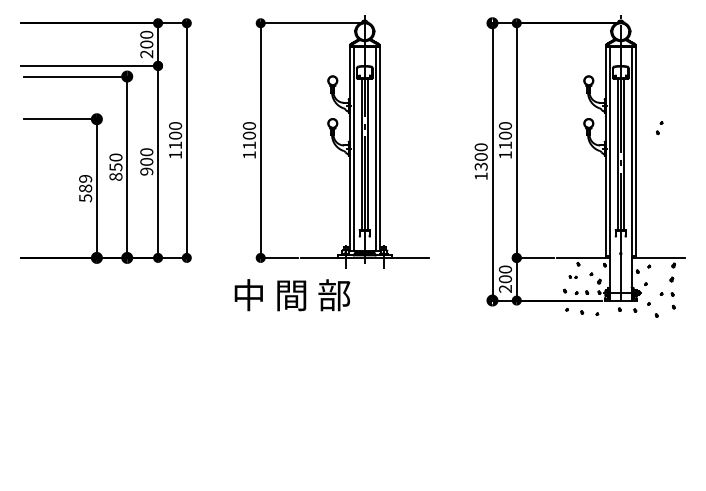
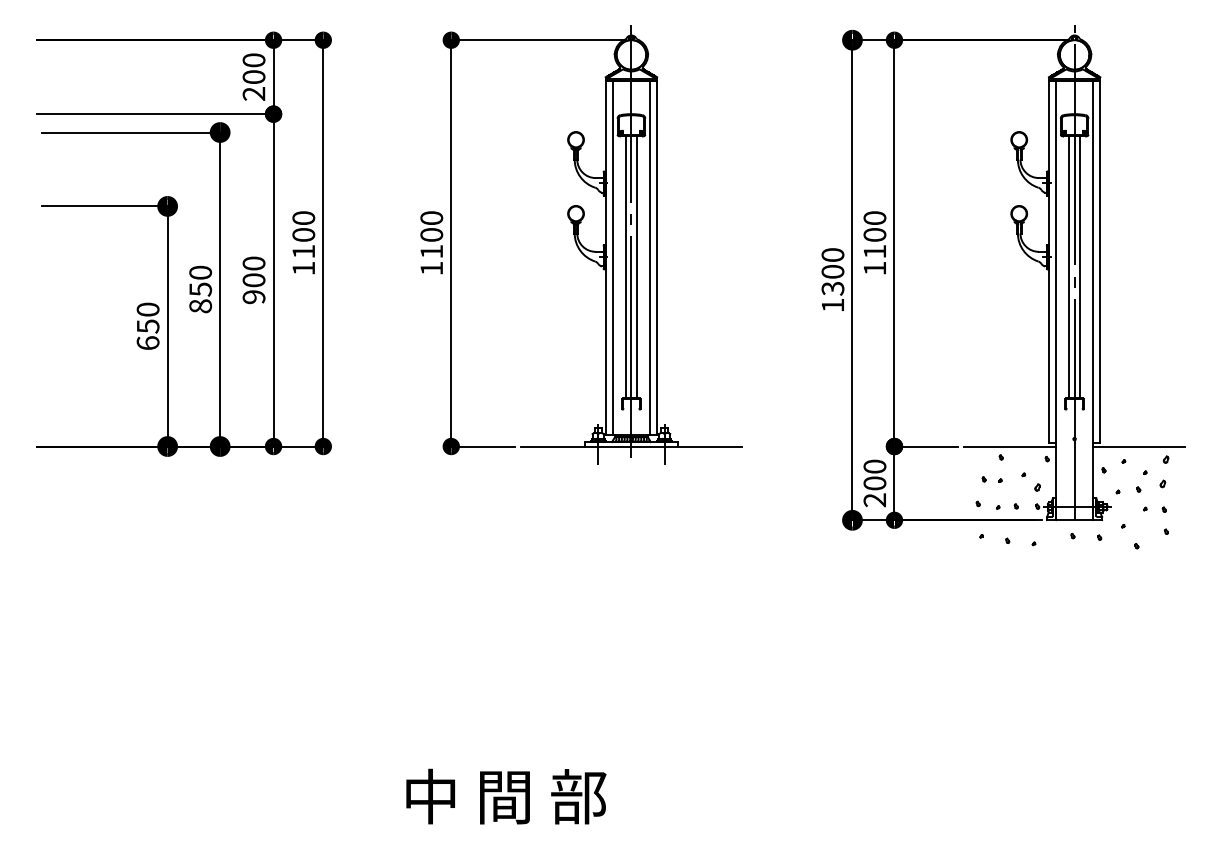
part: (659, 128) -> (1141, 482), moved
text: (85, 188) -> (147, 326), 589 -> 650
part: (572, 276) -> (990, 478), size x1.67
text: (292, 295) -> (506, 797), moved

